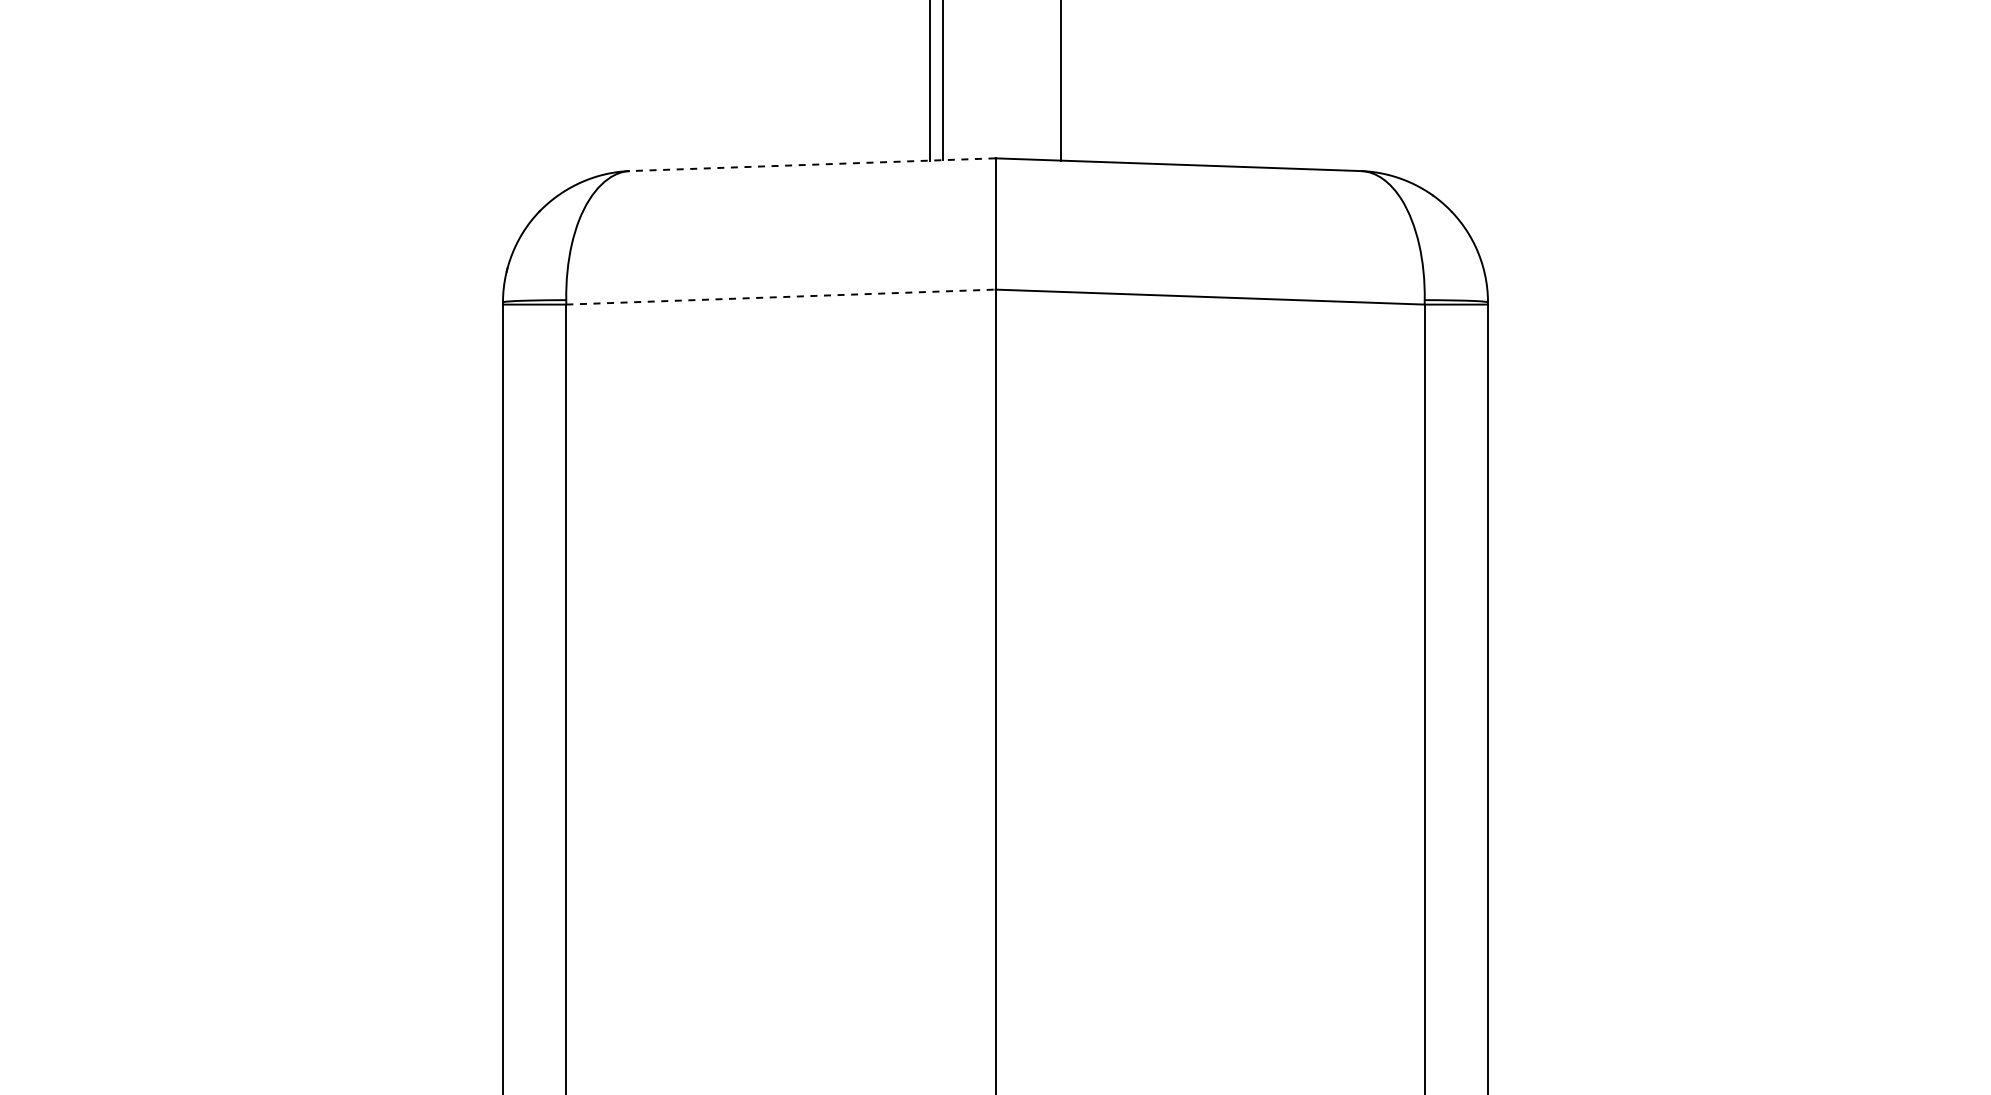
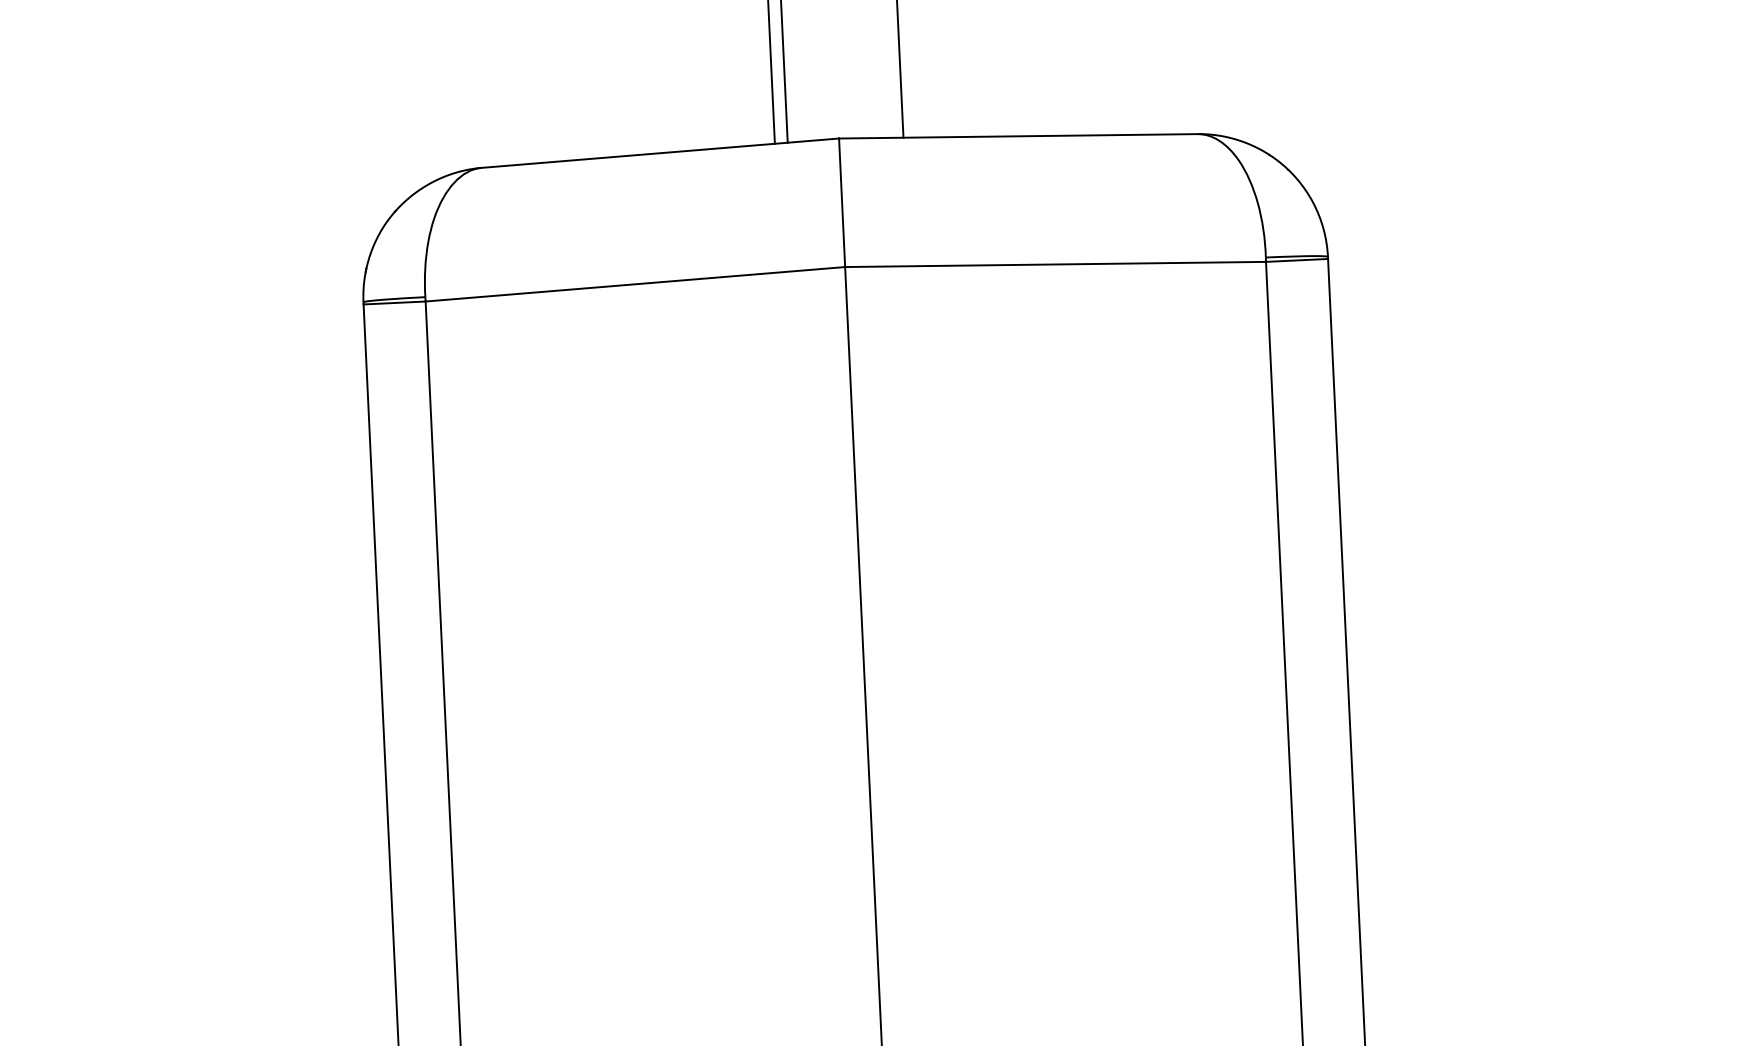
line: (812, 164) -> (660, 152), dashed -> solid
line: (780, 297) -> (634, 284), dashed -> solid

